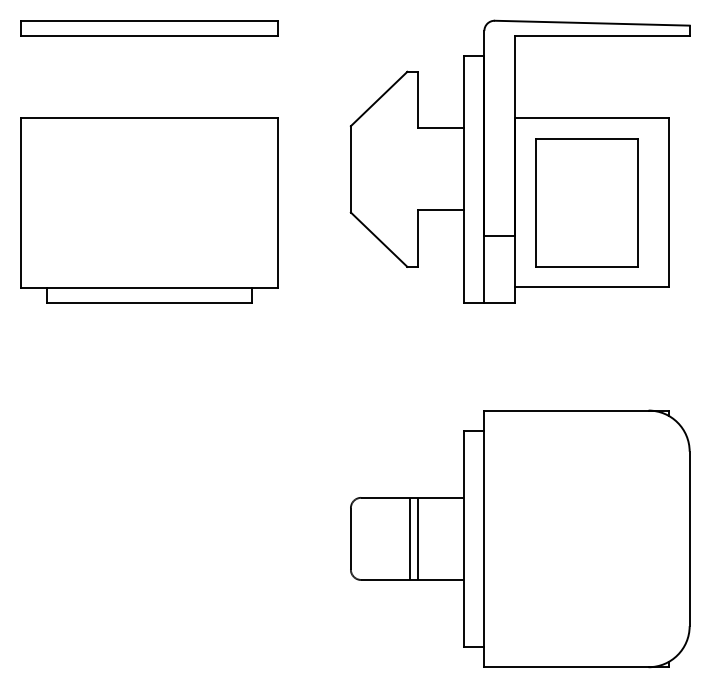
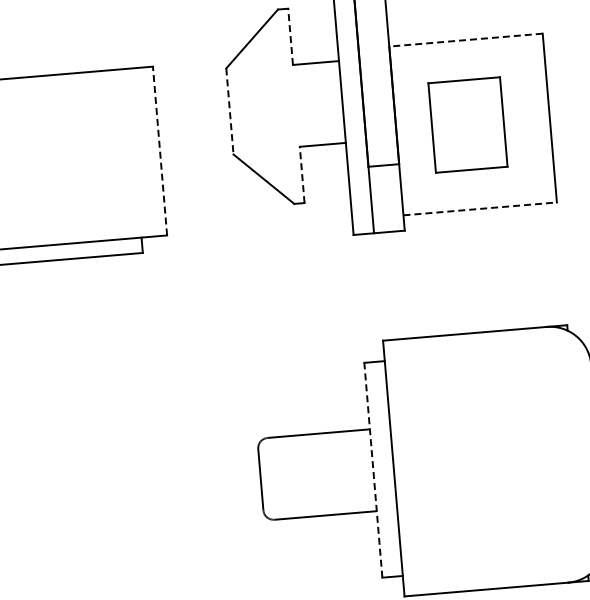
line: (417, 99) -> (290, 36), solid -> dashed
line: (592, 118) -> (466, 40), solid -> dashed
line: (350, 169) -> (229, 111), solid -> dashed
line: (277, 202) -> (159, 150), solid -> dashed
part: (586, 202) -> (467, 124), size x0.7
line: (417, 238) -> (302, 174), solid -> dashed
line: (592, 287) -> (480, 208), solid -> dashed
line: (409, 538) -> (319, 474), removed
line: (417, 538) -> (327, 473), removed
line: (463, 538) -> (372, 469), solid -> dashed

